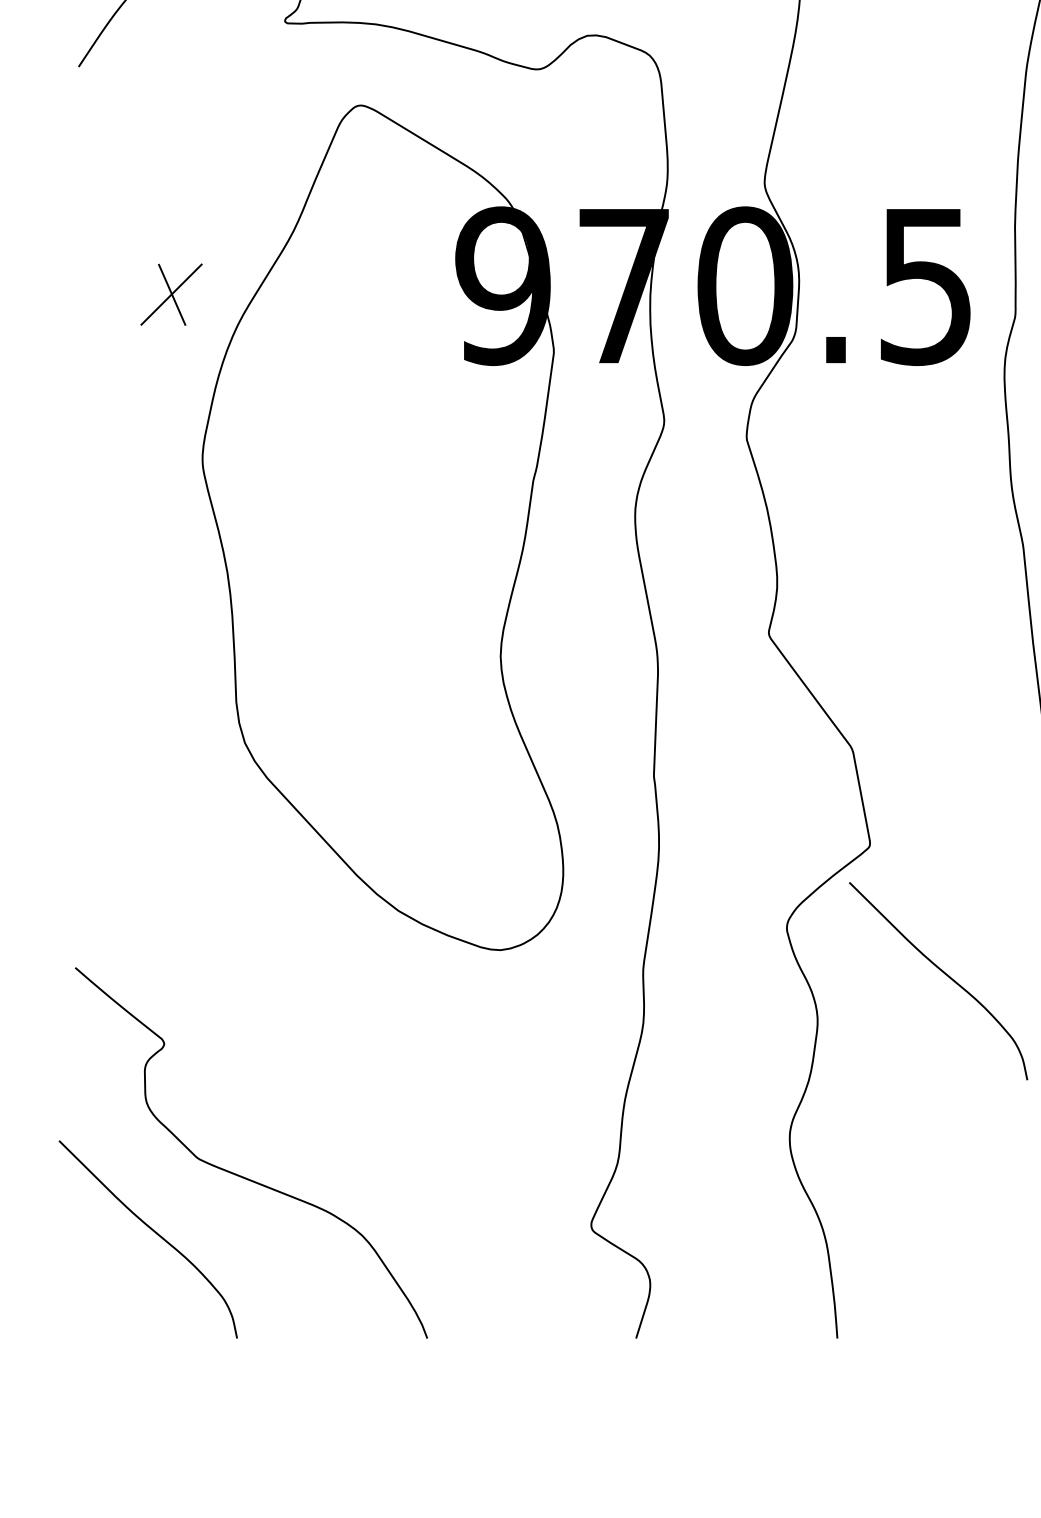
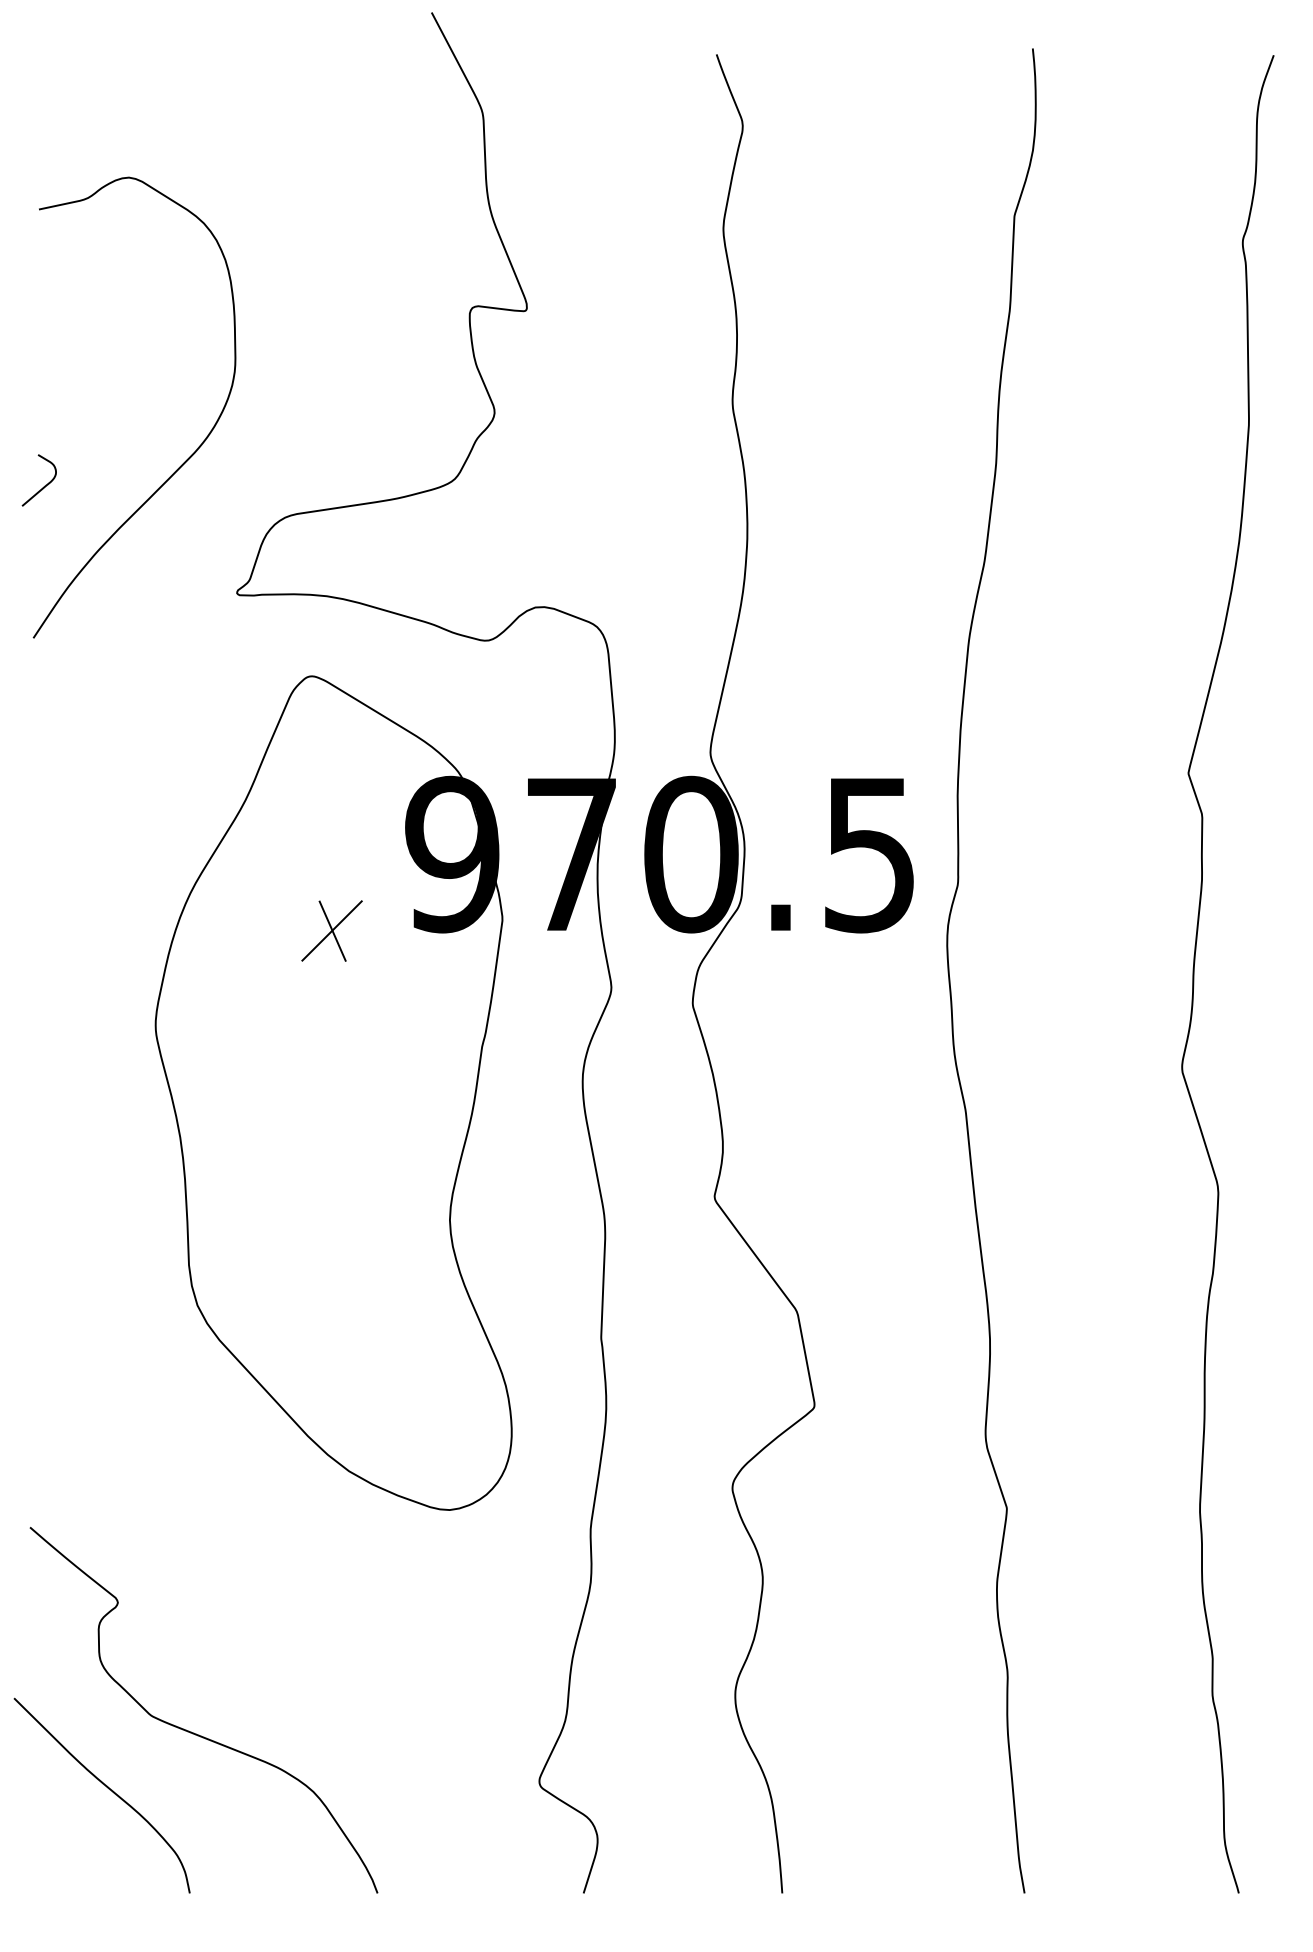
part: (170, 294) -> (331, 930), moved
curve: (943, 973) -> (887, 1533), removed

